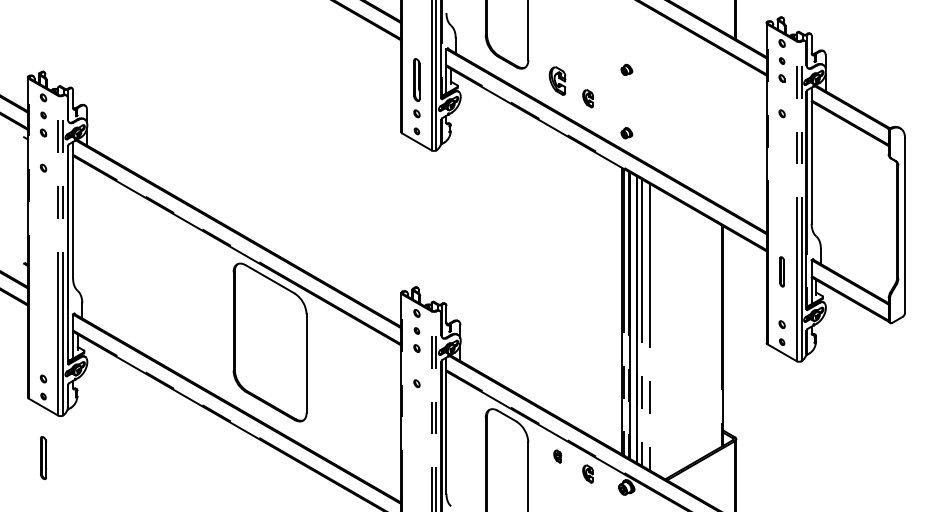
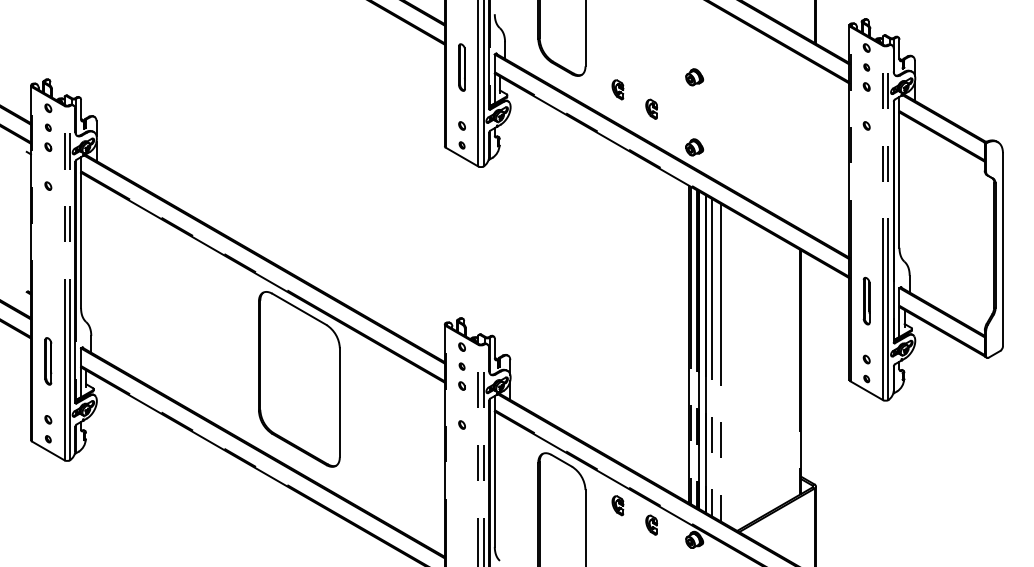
part: (626, 70) -> (694, 77), size x1.43
part: (416, 80) -> (461, 67), moved
part: (557, 80) -> (617, 89), size x0.62
part: (626, 133) -> (694, 147), size x1.43
part: (781, 271) -> (866, 300), size x1.43
part: (557, 456) -> (617, 505), size x1.43
part: (43, 458) -> (48, 361), moved

